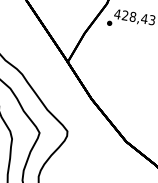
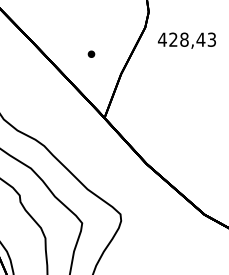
part: (109, 22) -> (91, 53), moved

